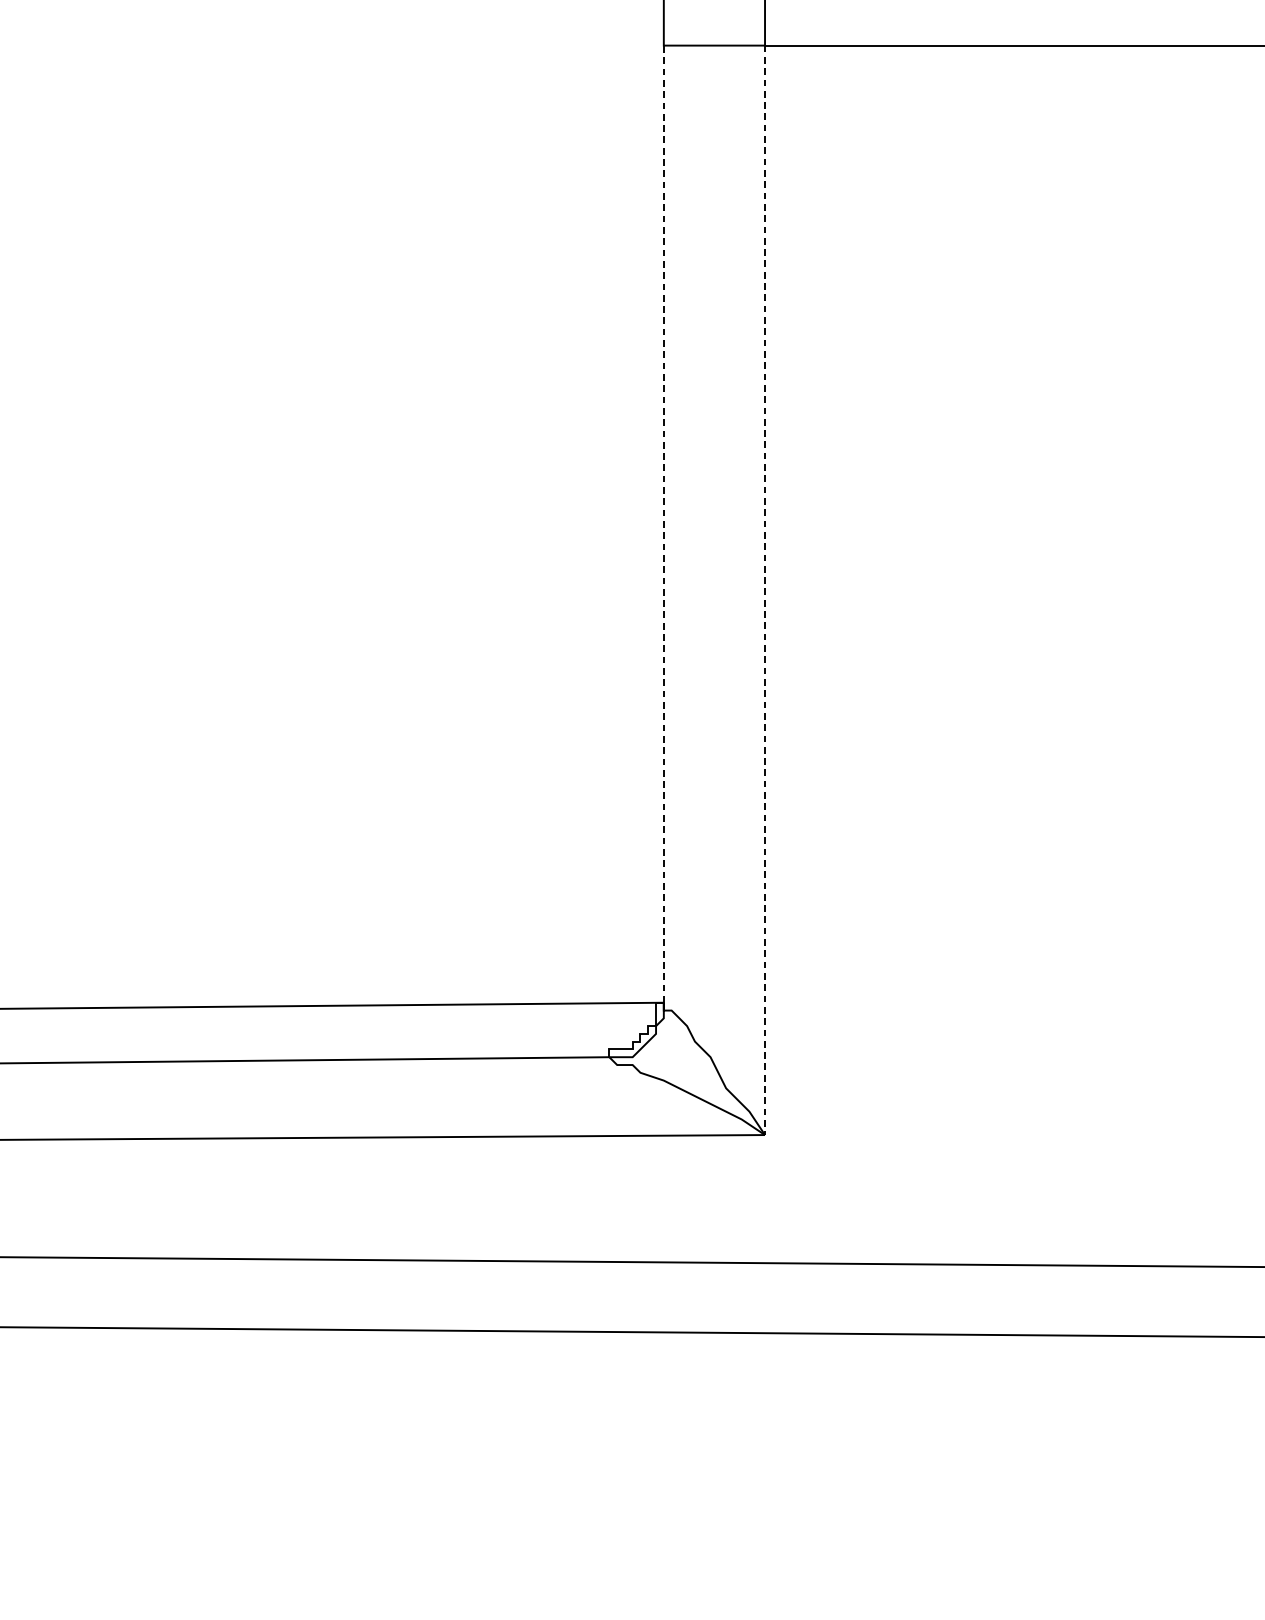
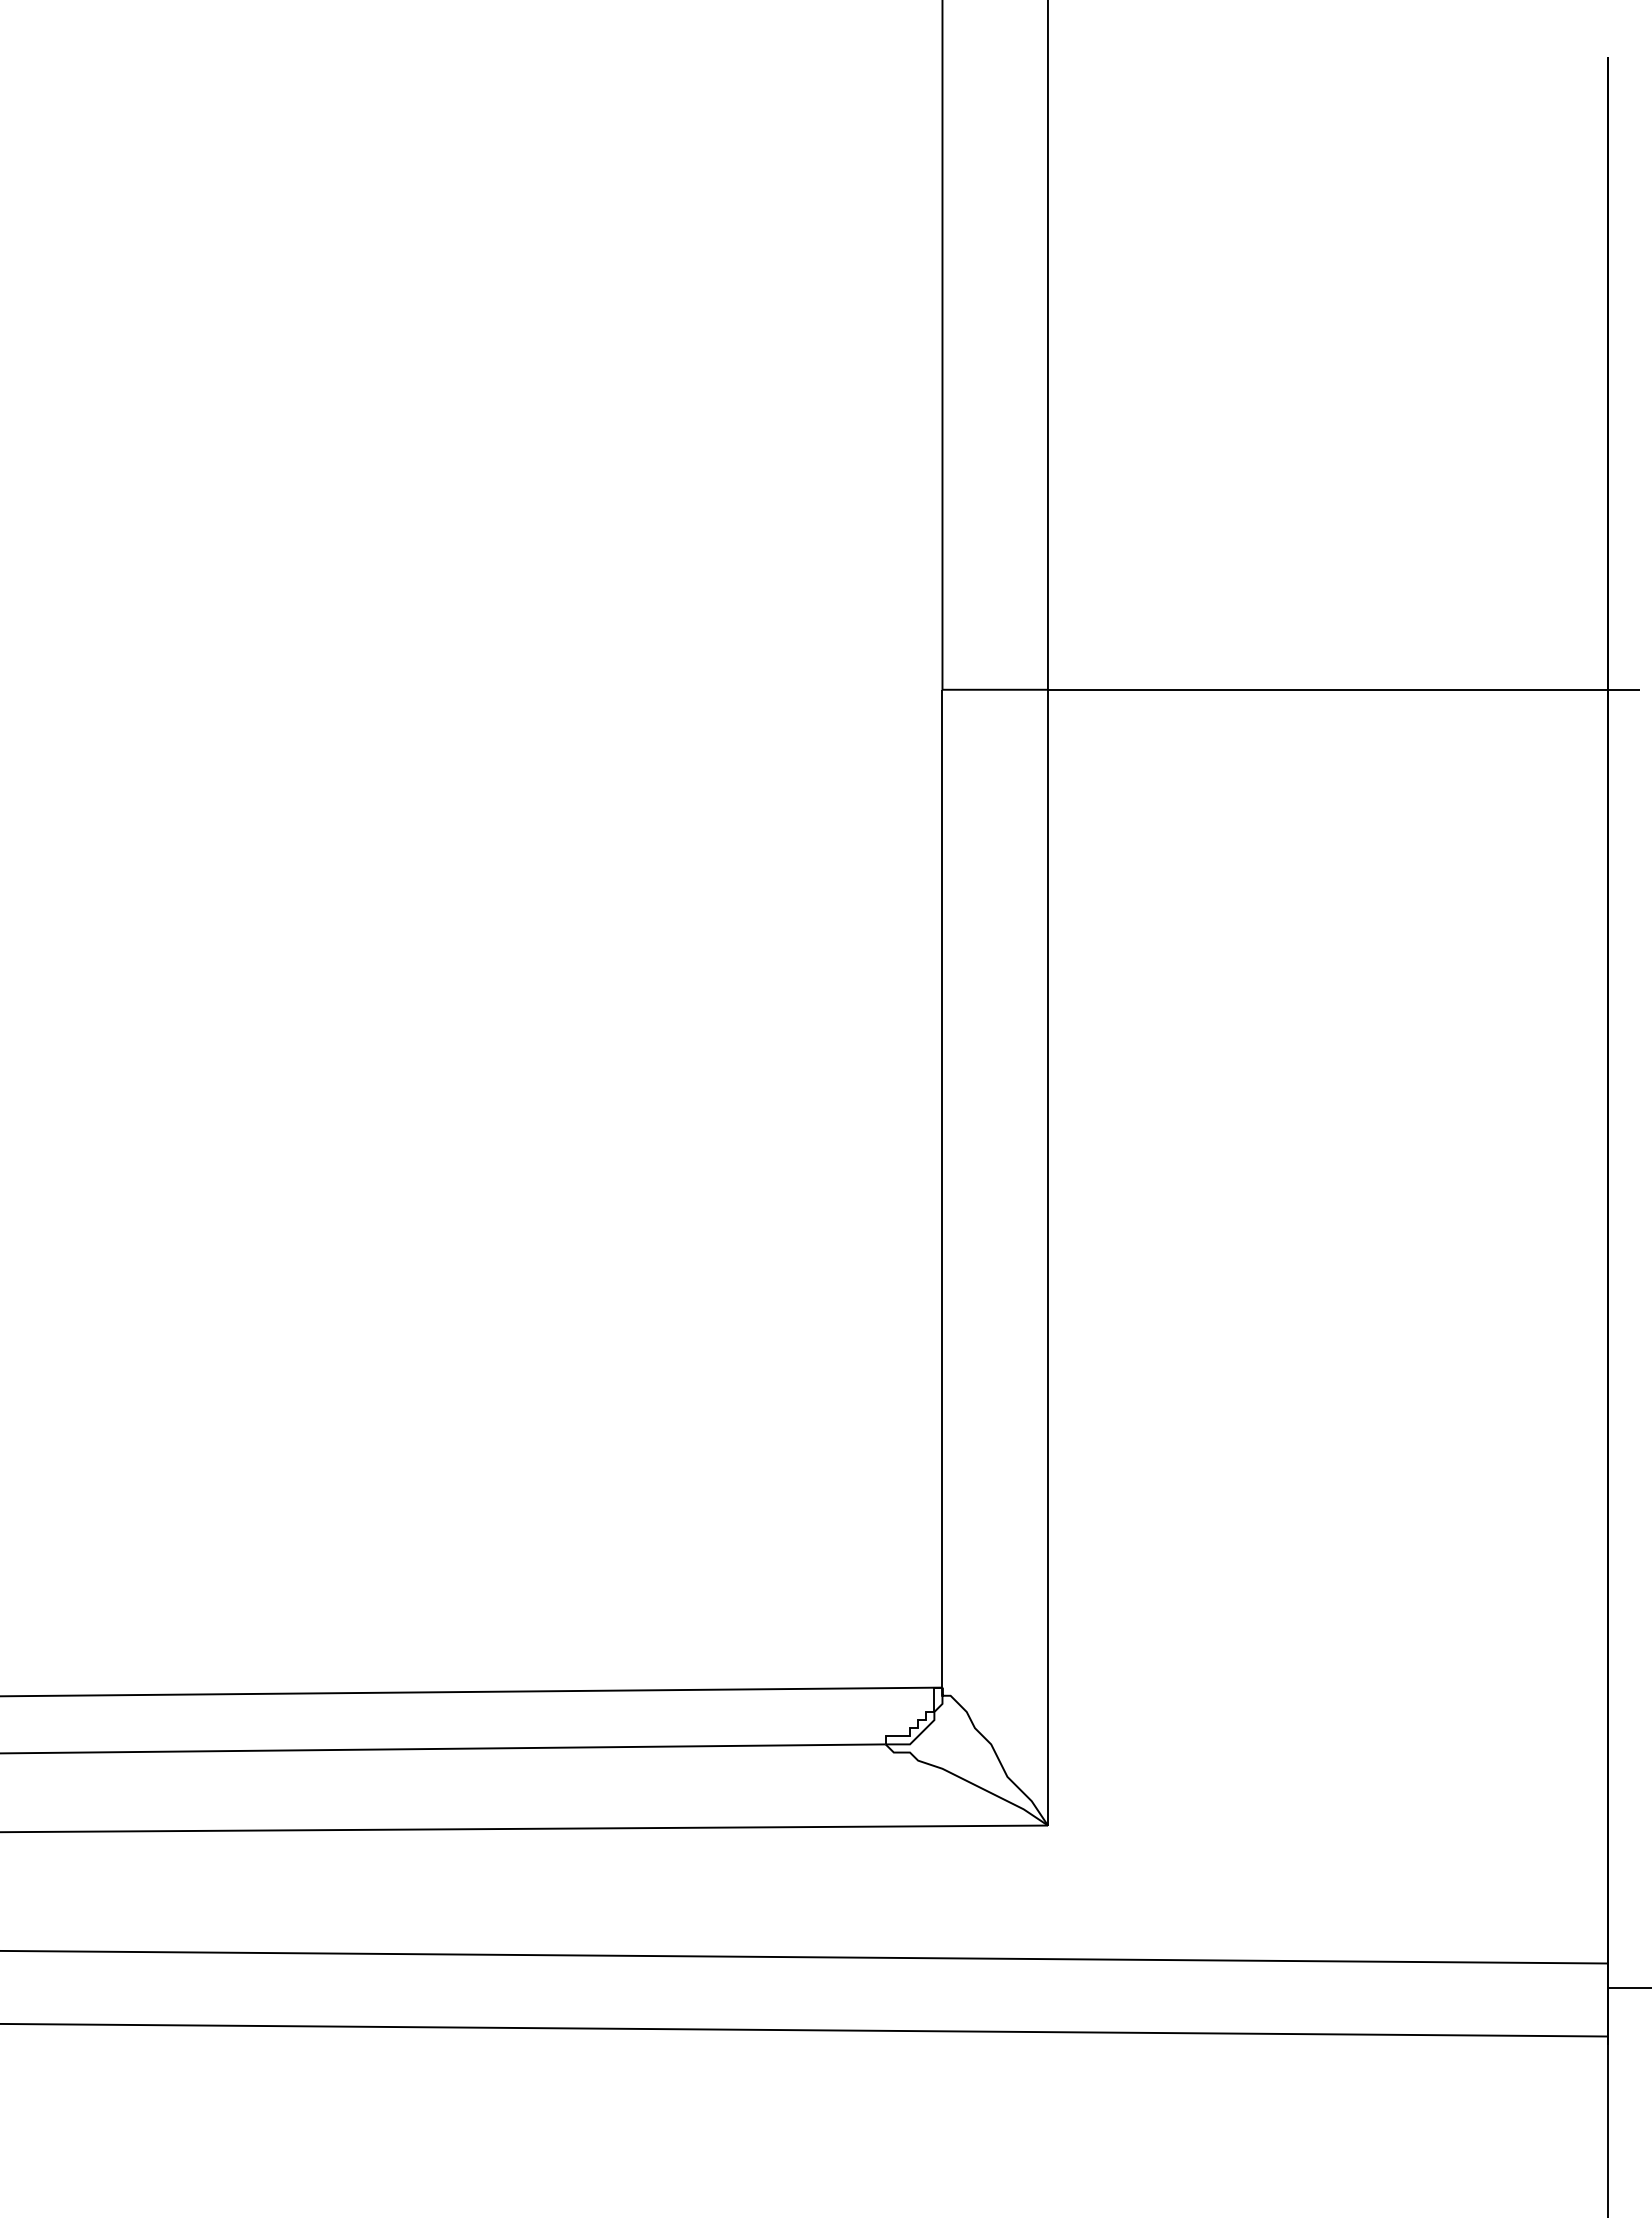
line: (663, 523) -> (942, 1188), dashed -> solid
line: (764, 590) -> (1047, 1257), dashed -> solid

